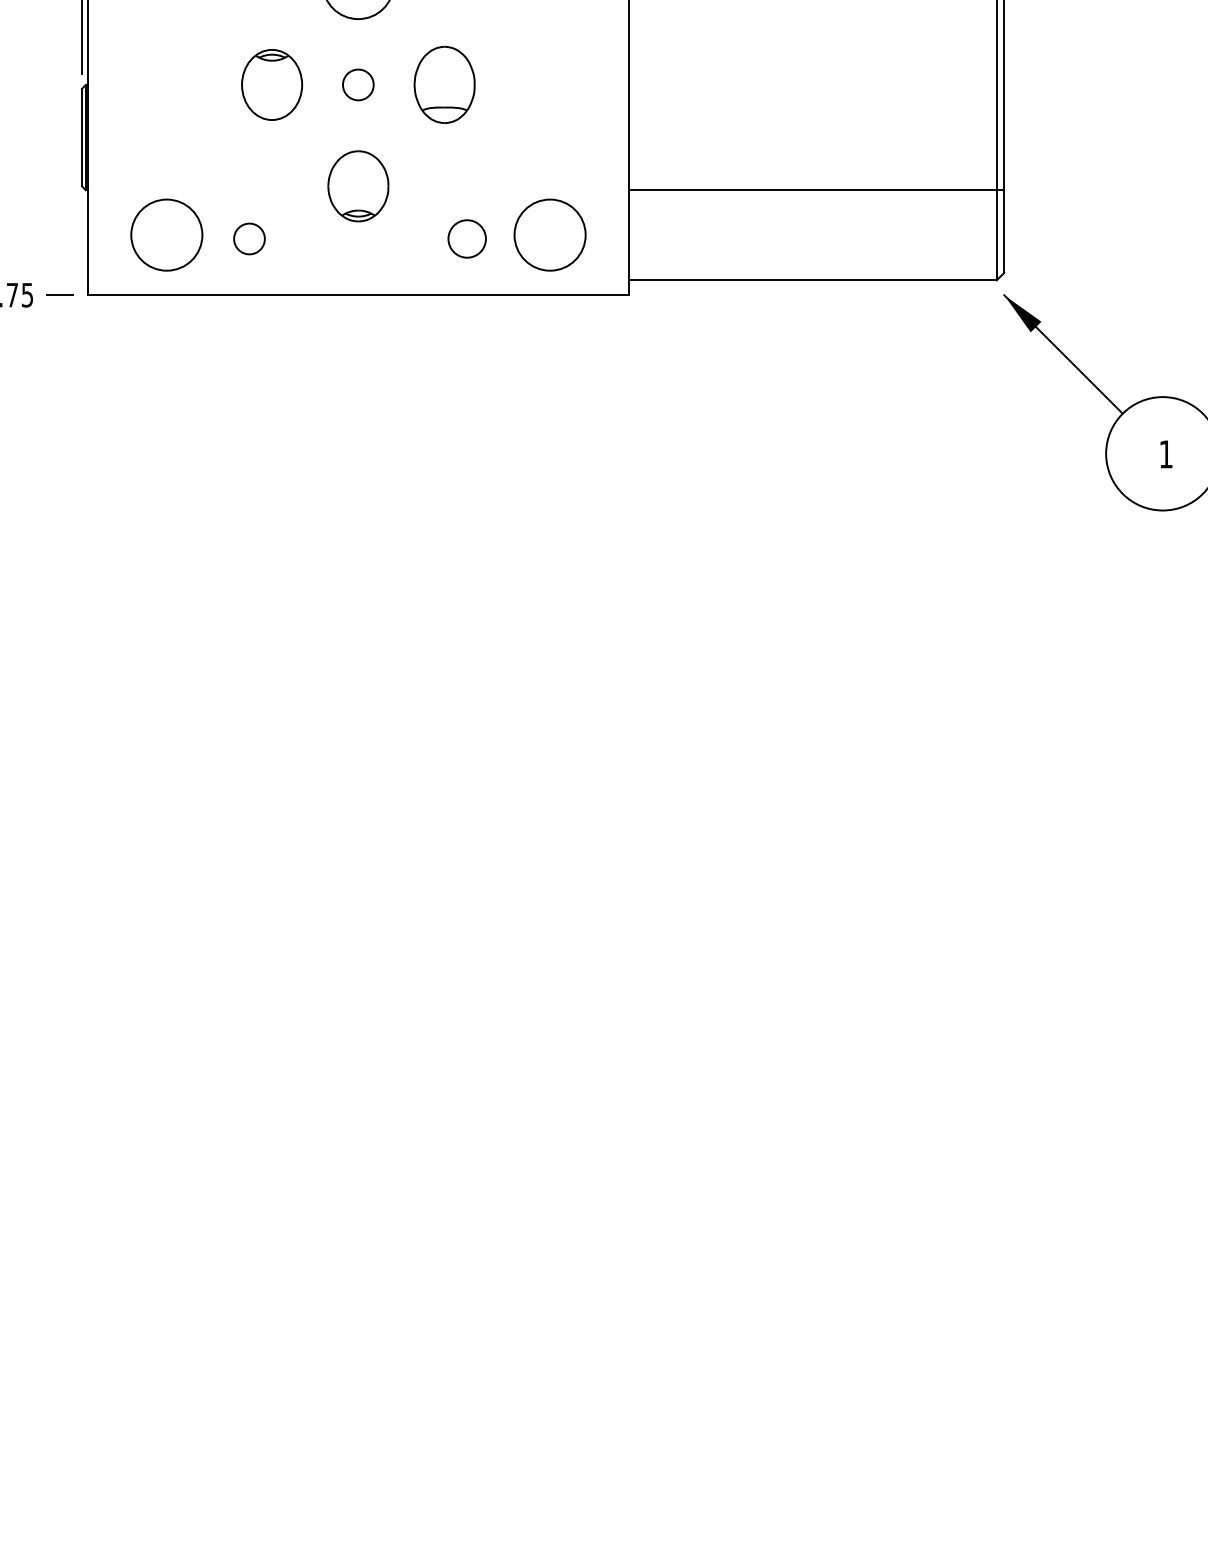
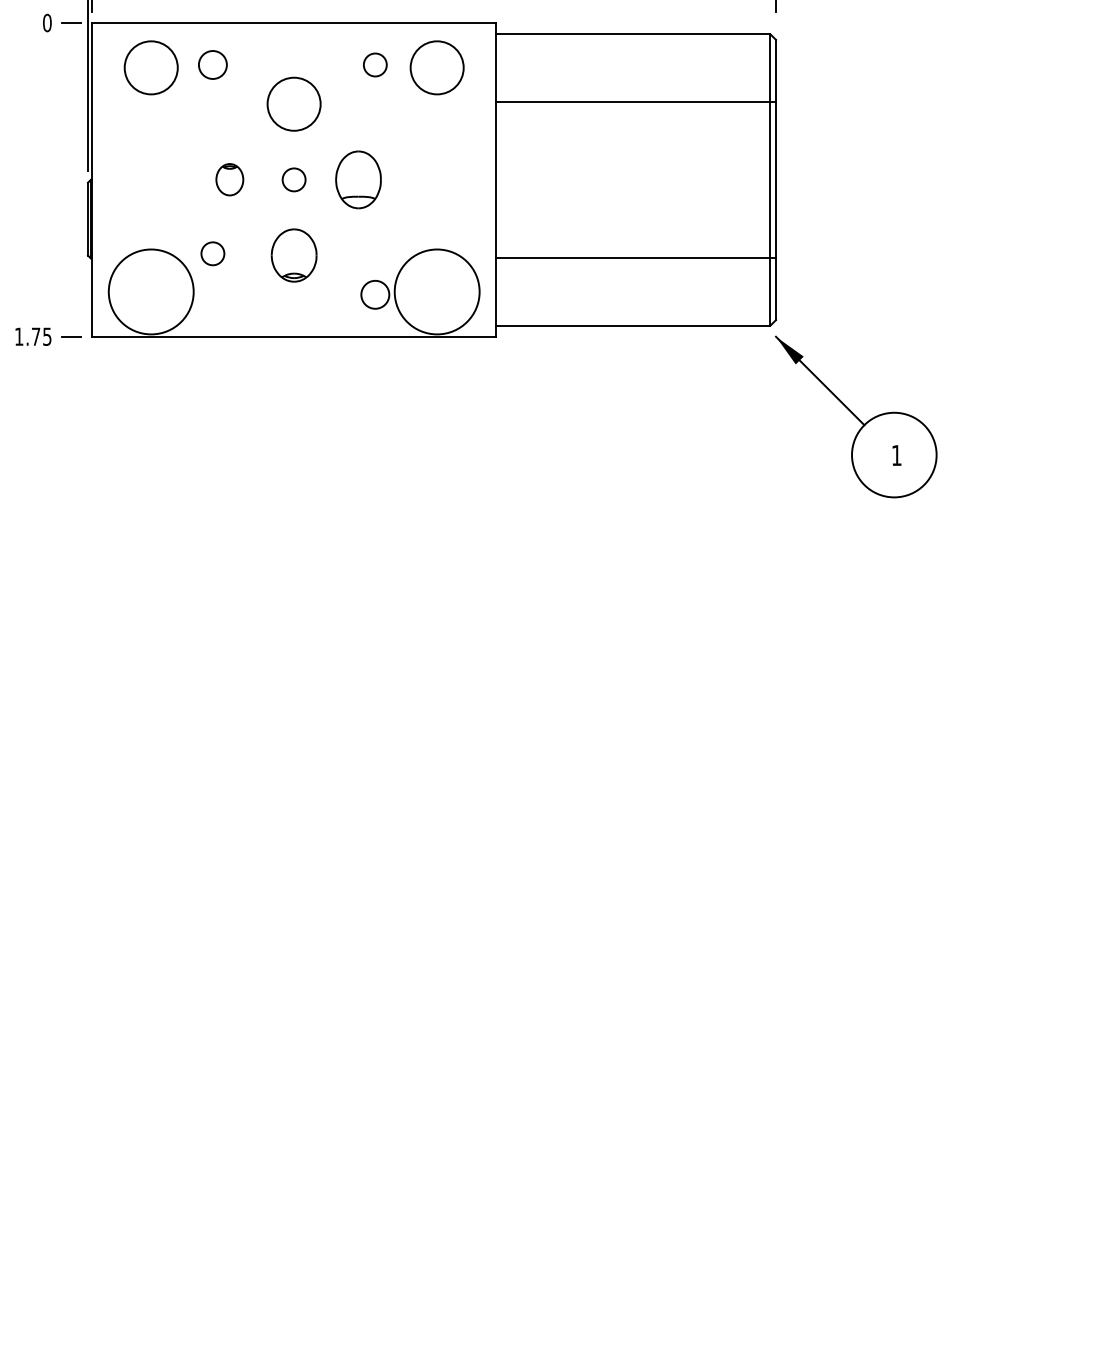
part: (271, 84) -> (229, 179), size x0.6
circle: (165, 234) -> (150, 291), size x1.6
circle: (549, 234) -> (436, 291), size x1.6
circle: (248, 238) -> (212, 253), moved

